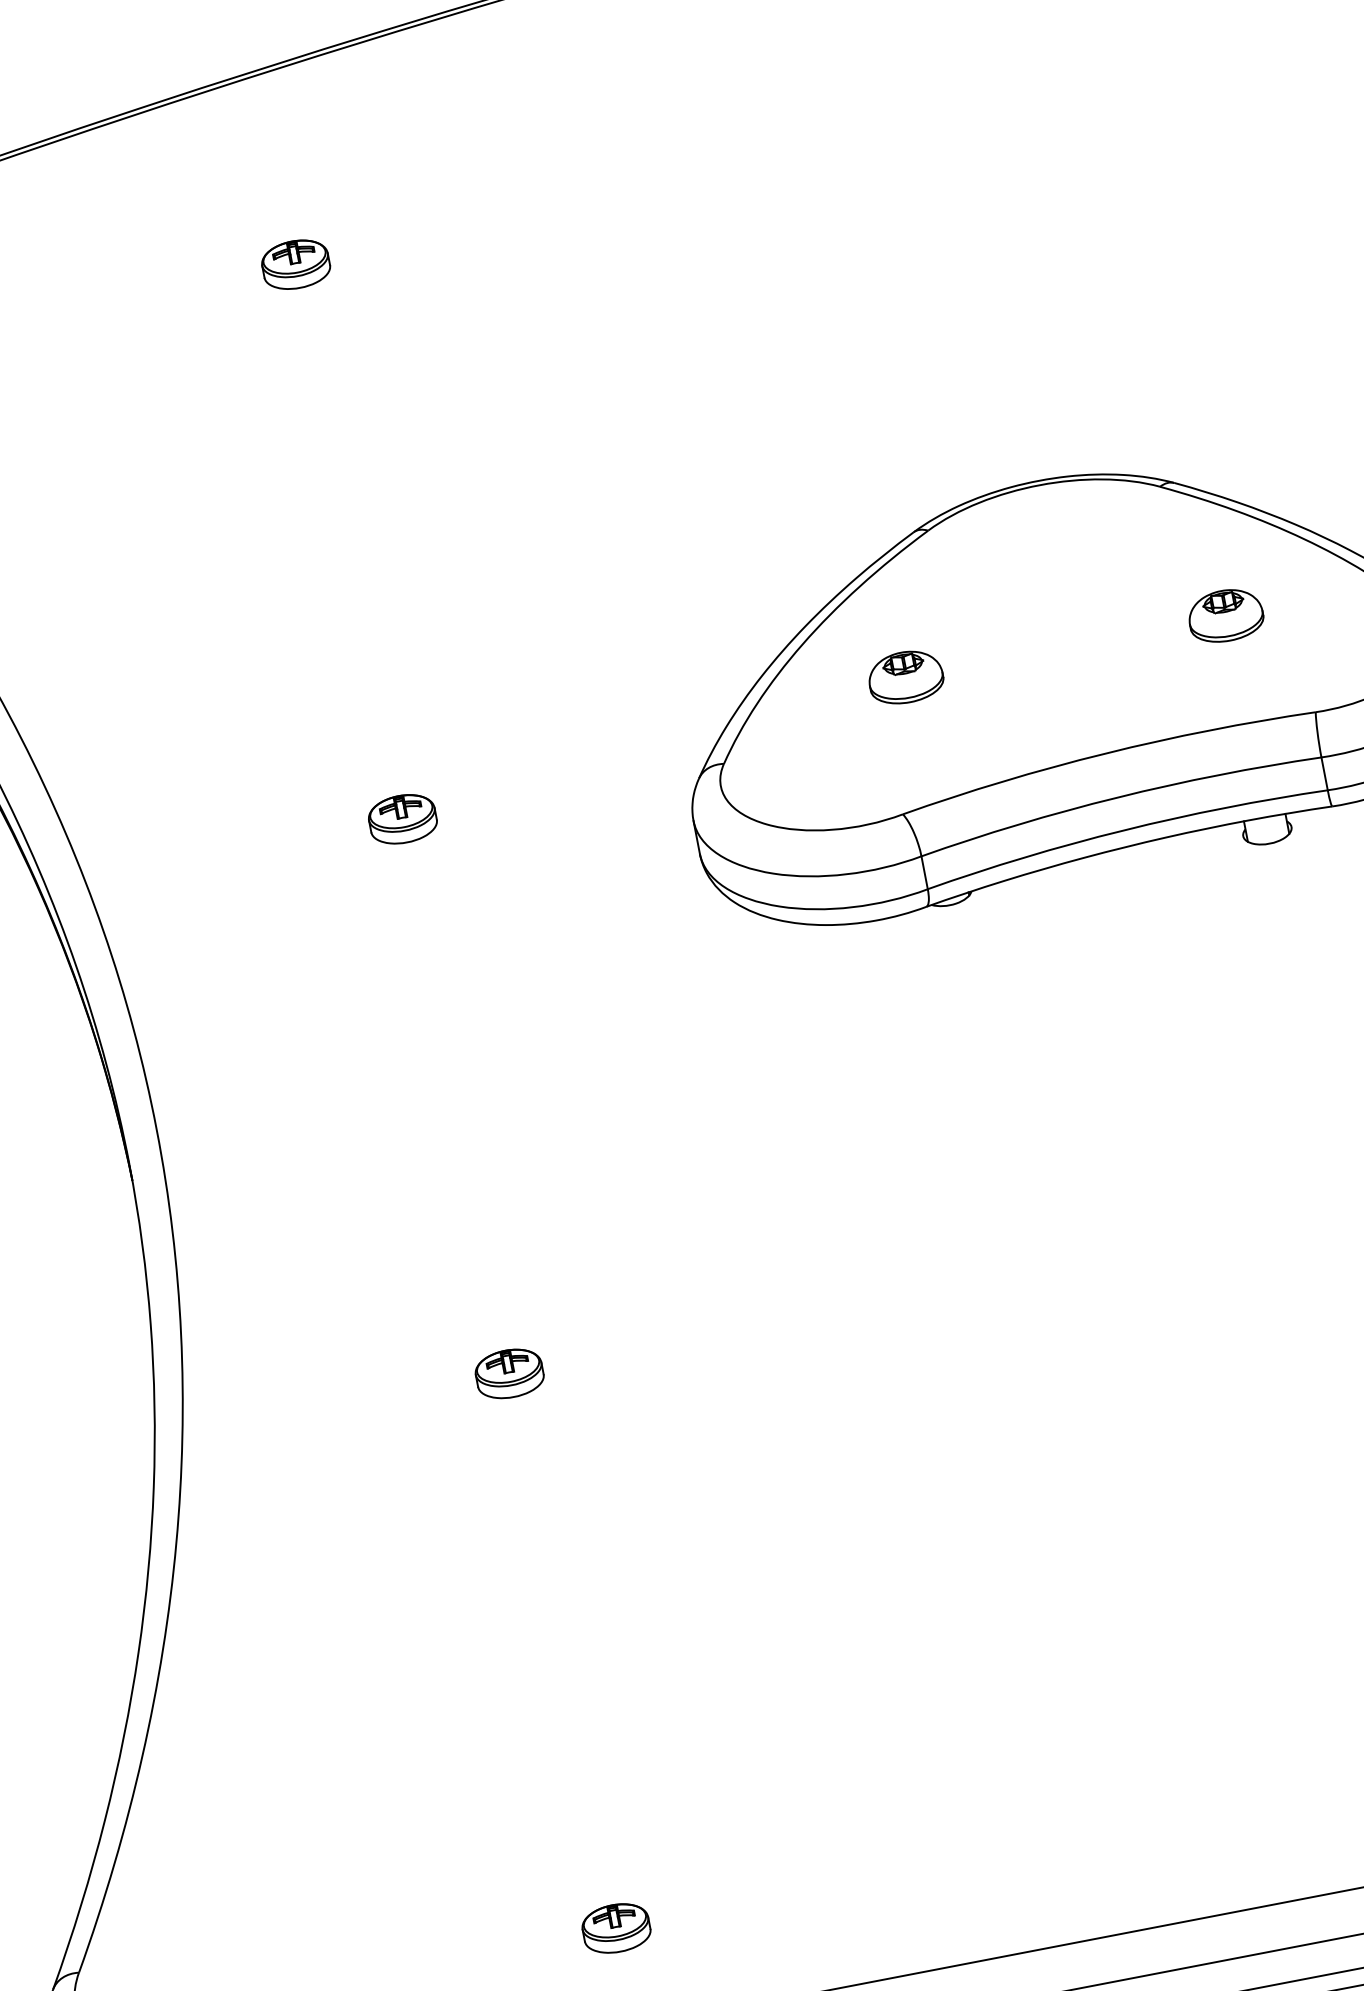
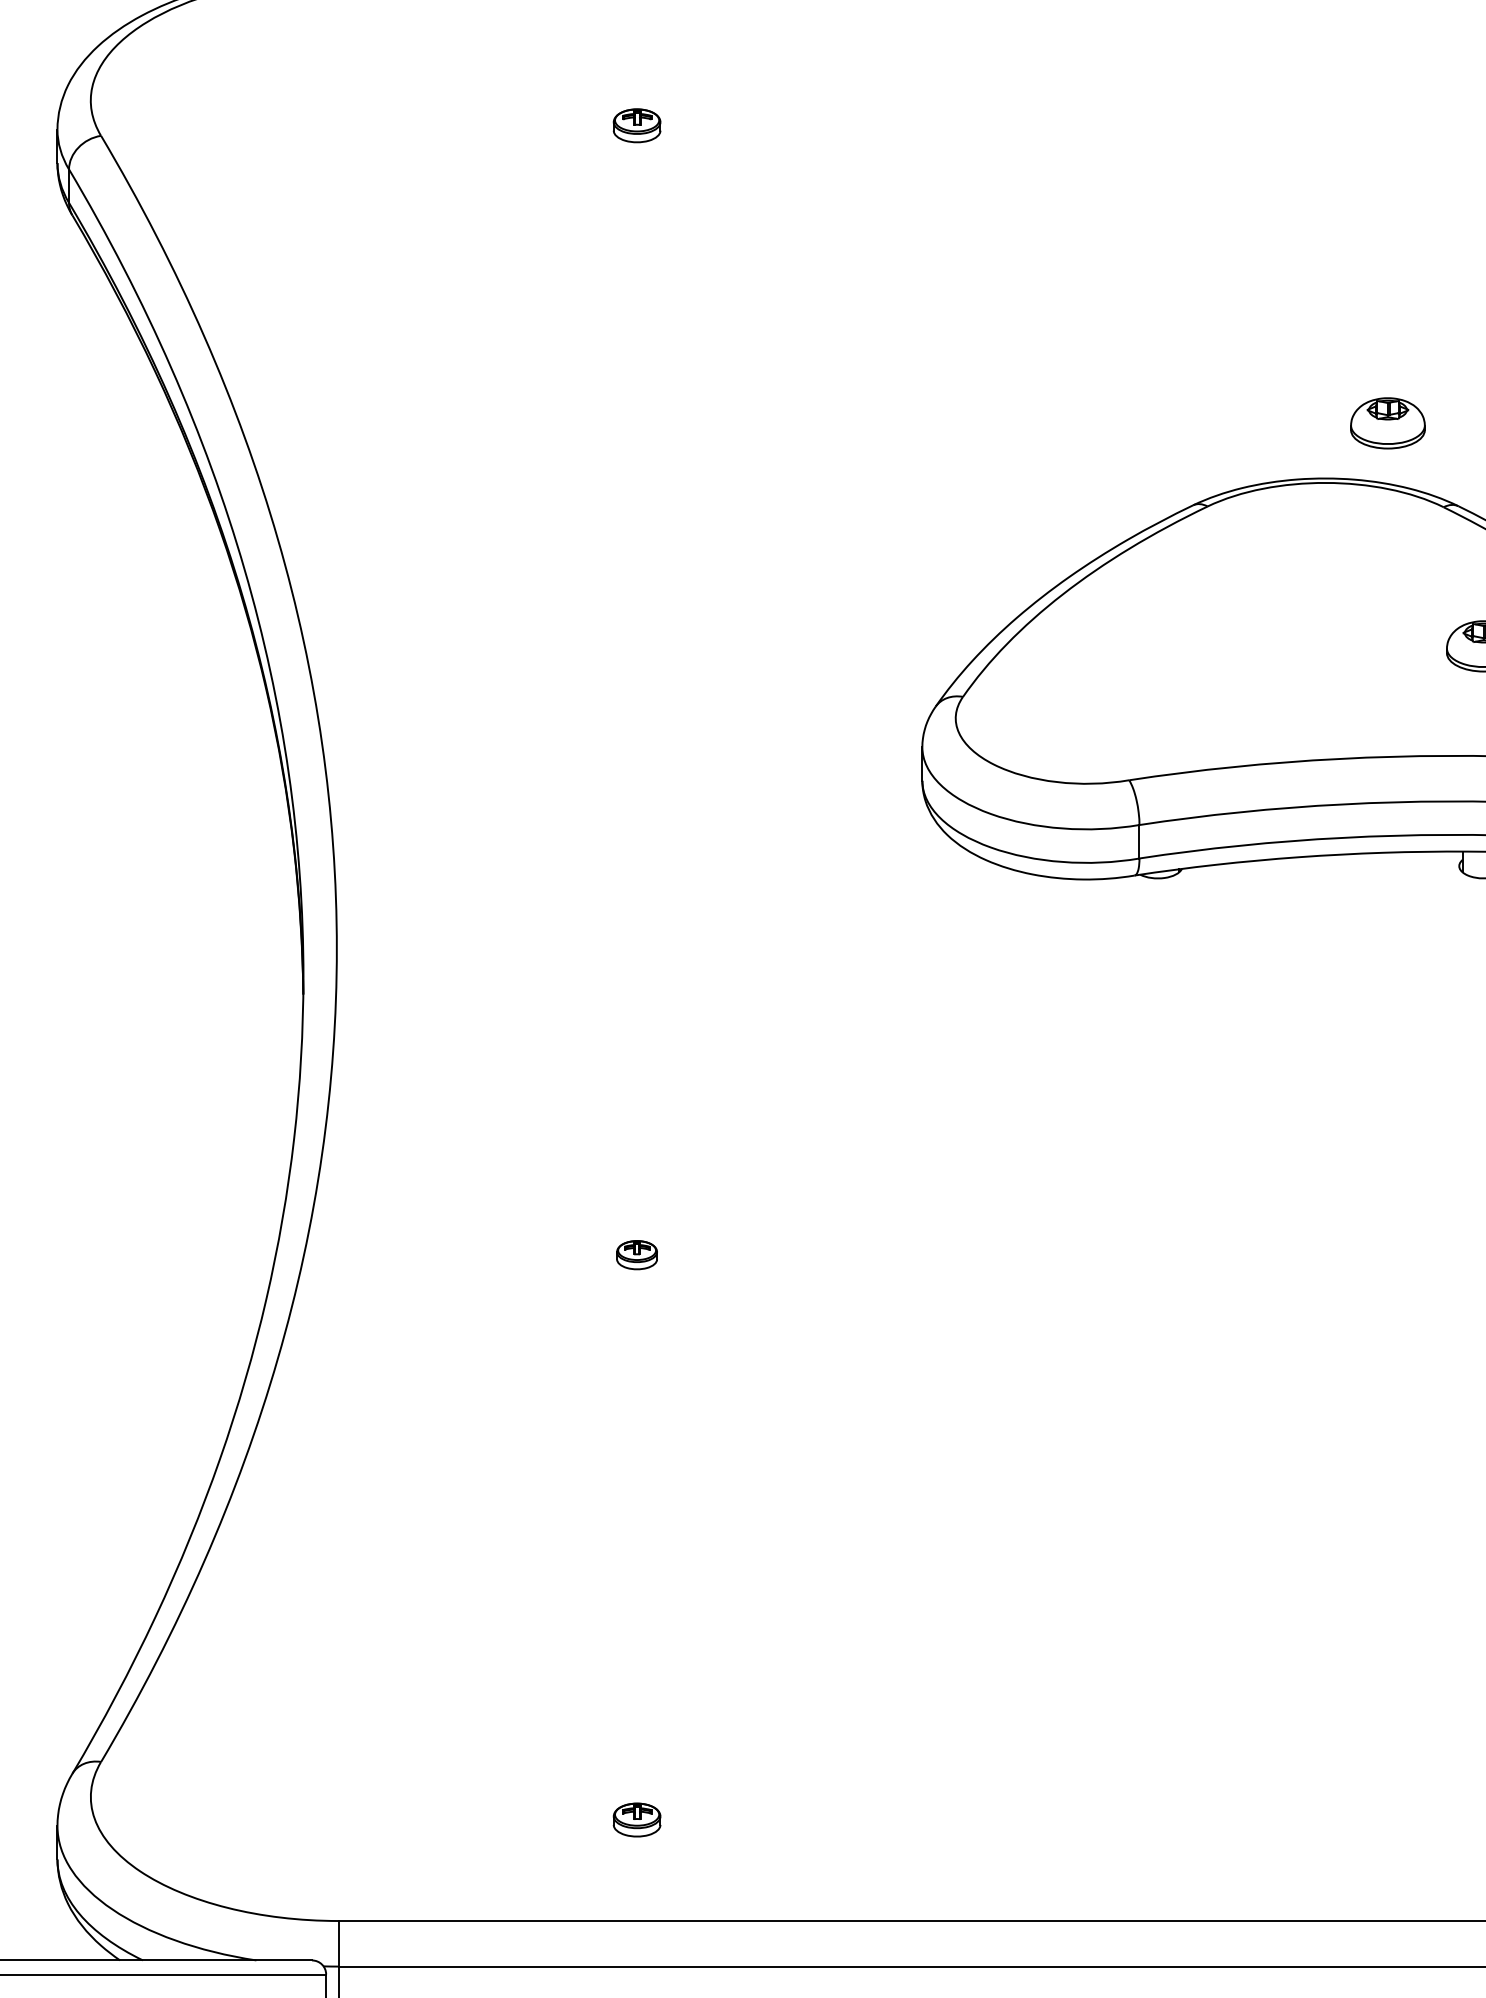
part: (295, 264) -> (636, 125), size x0.7
part: (905, 677) -> (1387, 423), moved
part: (402, 819) -> (636, 690), removed
part: (508, 1373) -> (636, 1254), size x0.6
part: (615, 1927) -> (636, 1819), size x0.7

